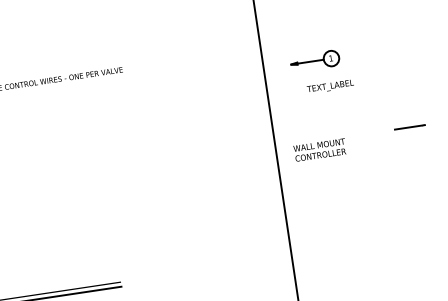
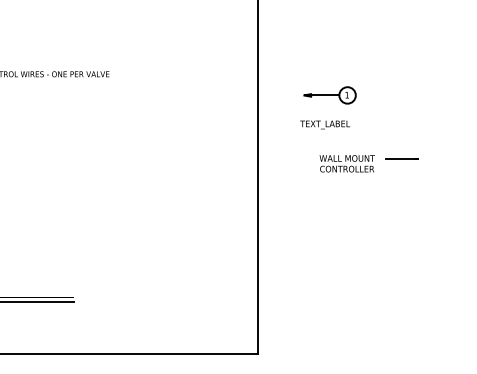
part: (314, 61) -> (329, 95), moved
line: (409, 126) -> (401, 158), moved
text: (319, 149) -> (346, 163), moved

